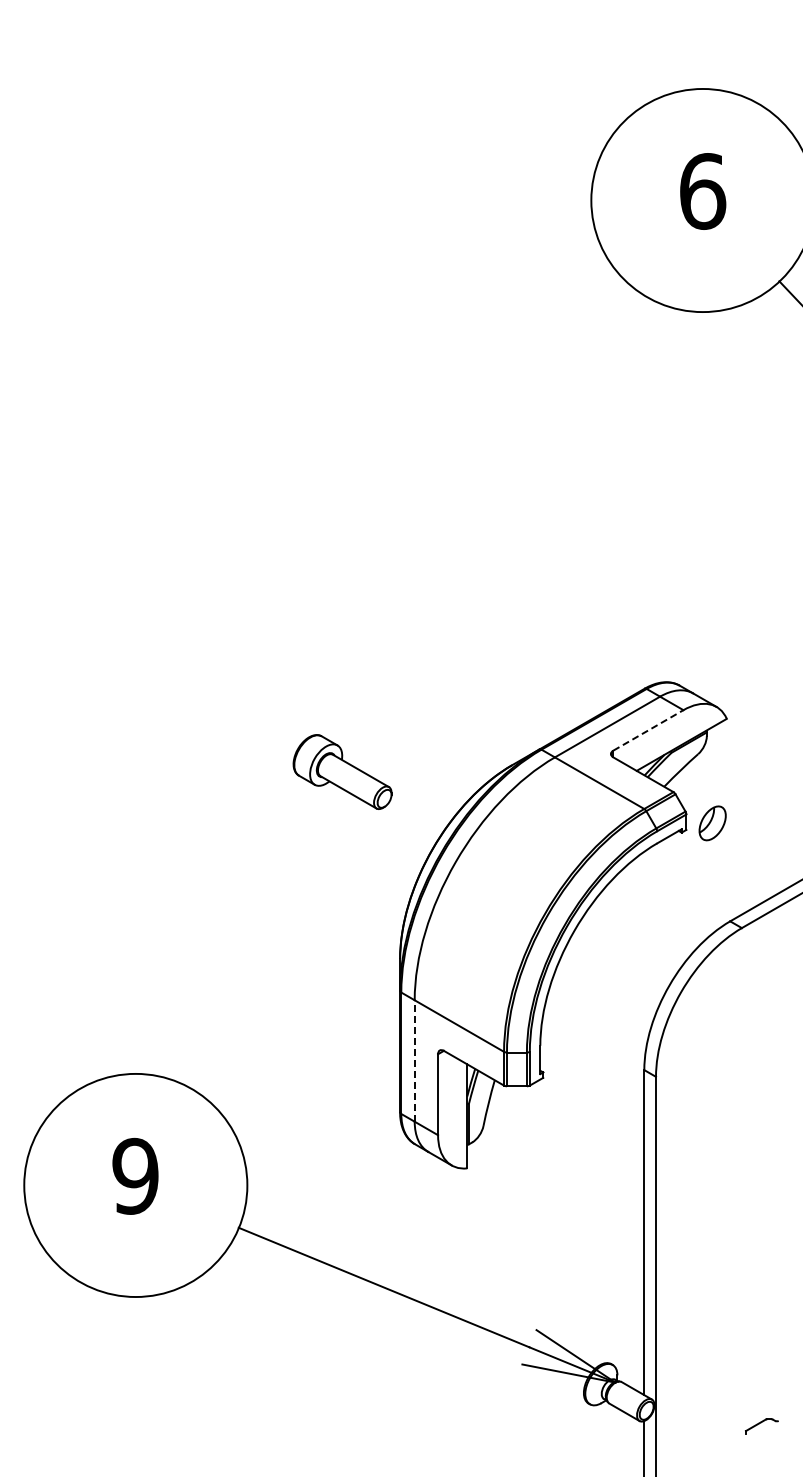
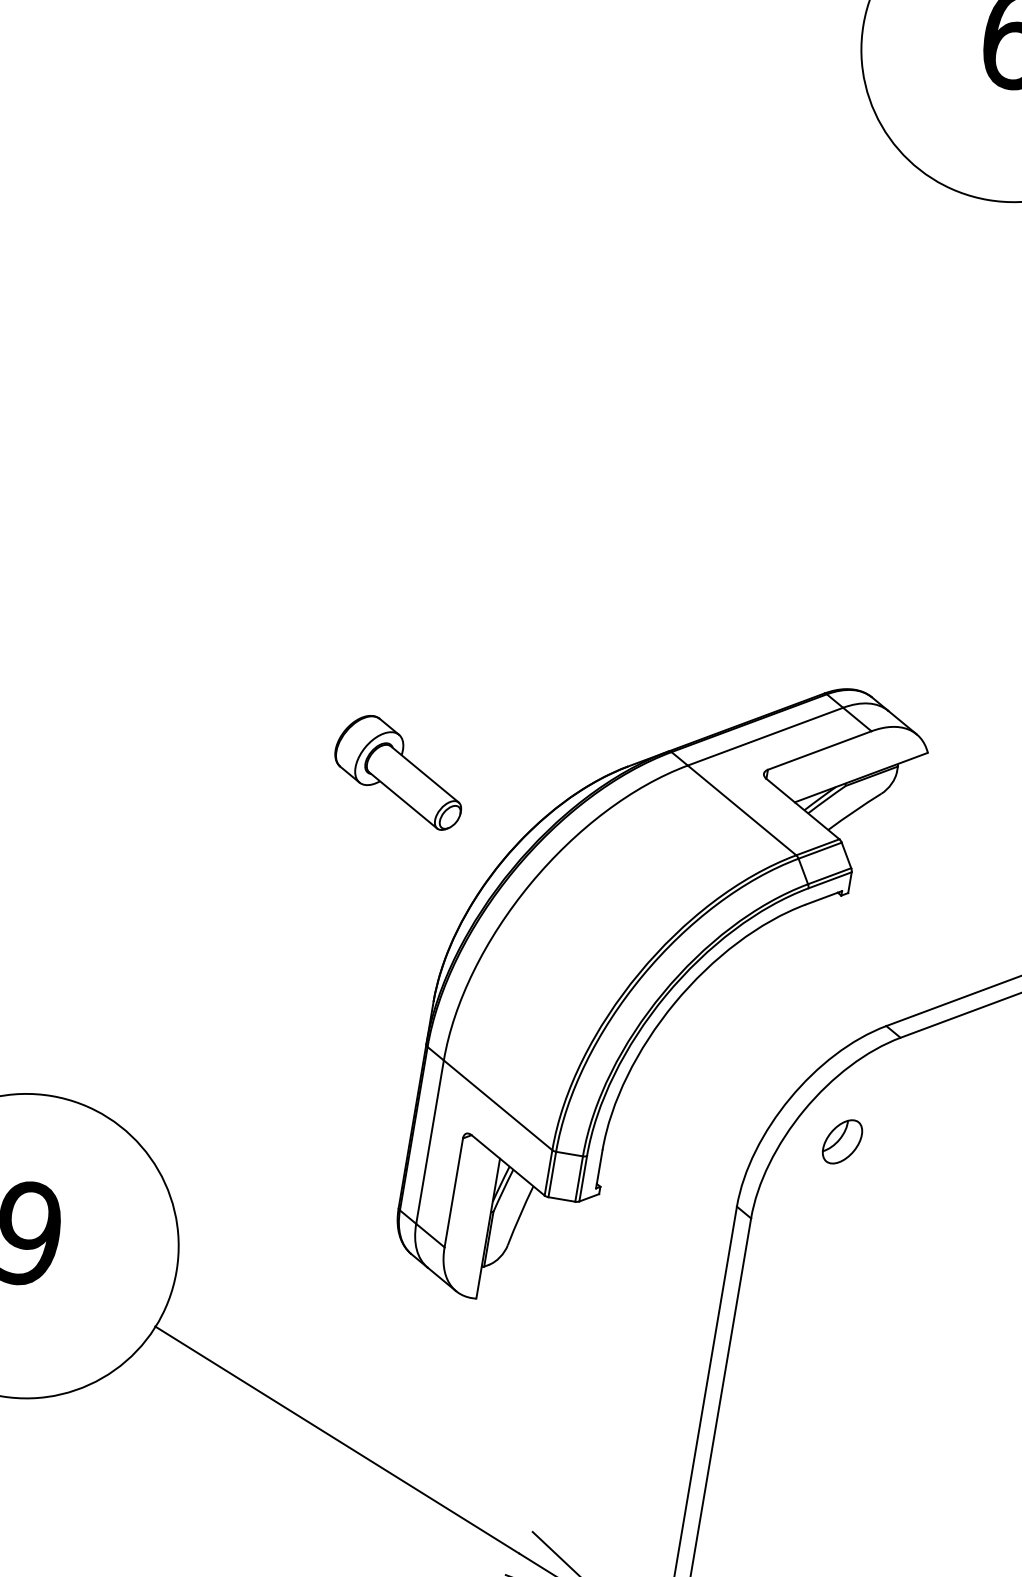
line: (648, 730) -> (819, 750), dashed -> solid
part: (342, 771) -> (399, 770), moved
part: (712, 823) -> (842, 1141), moved
line: (414, 1061) -> (429, 1142), dashed -> solid

